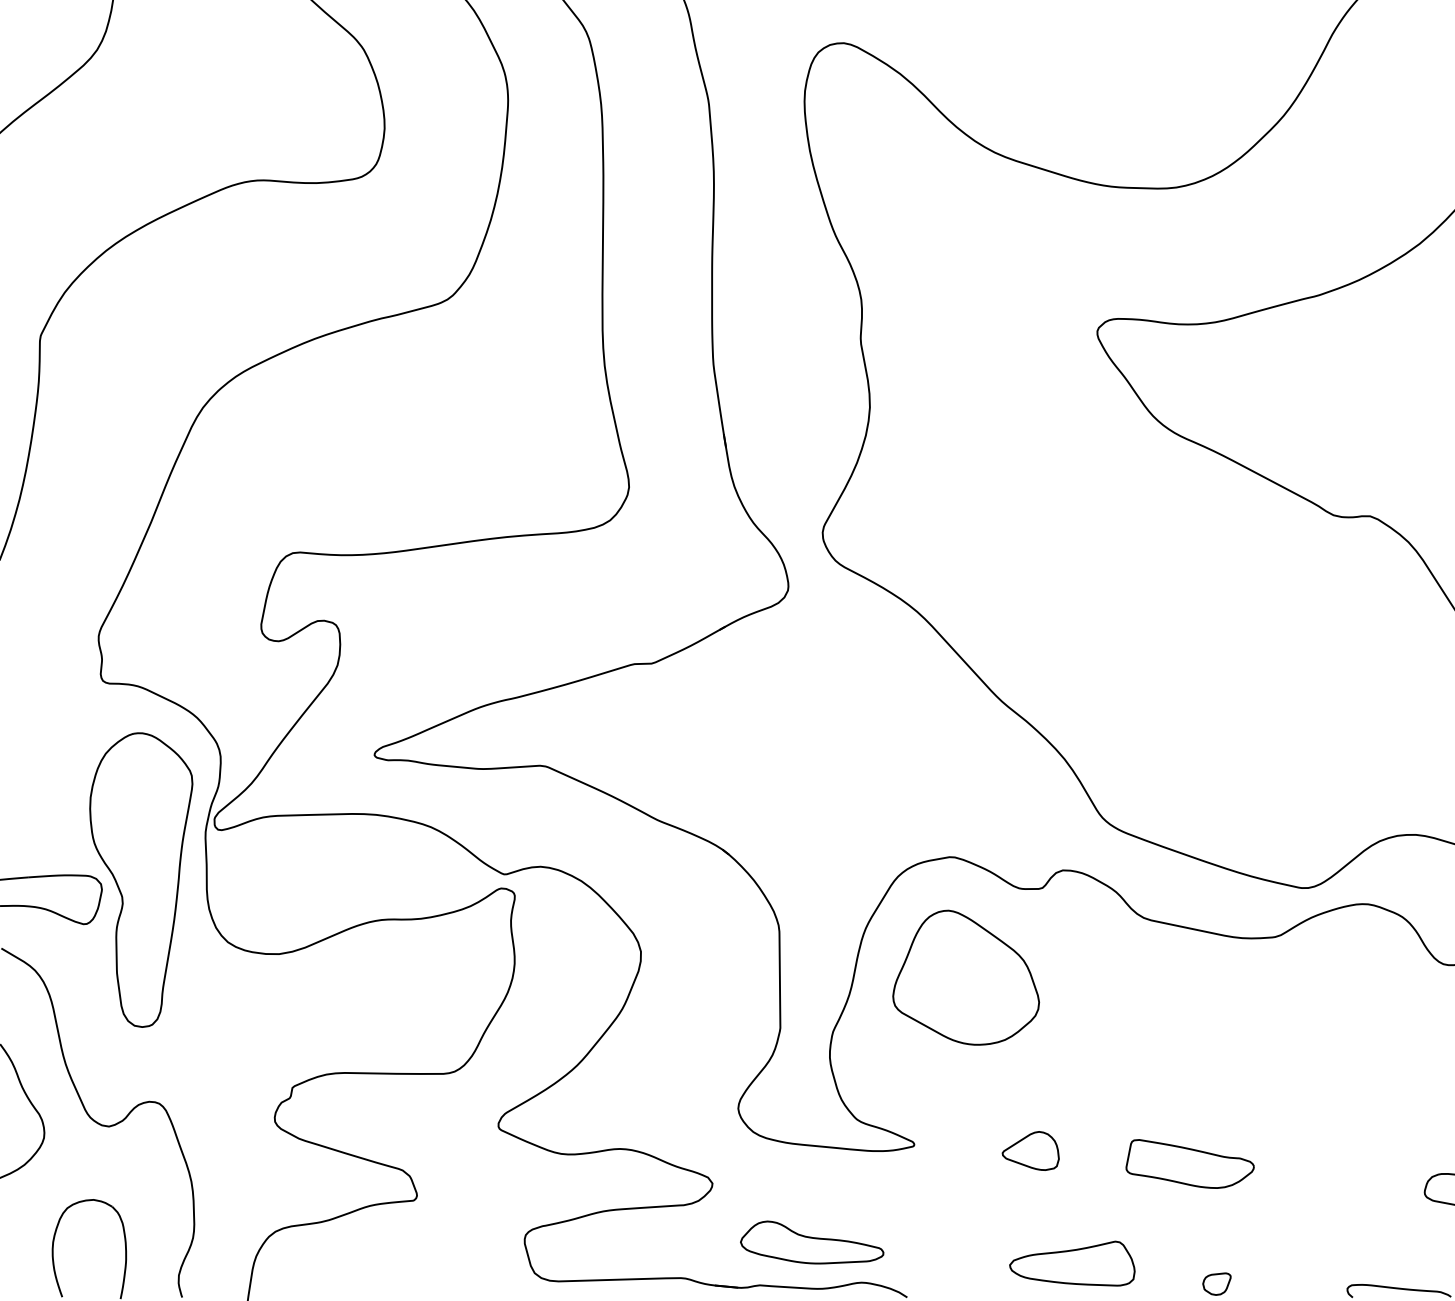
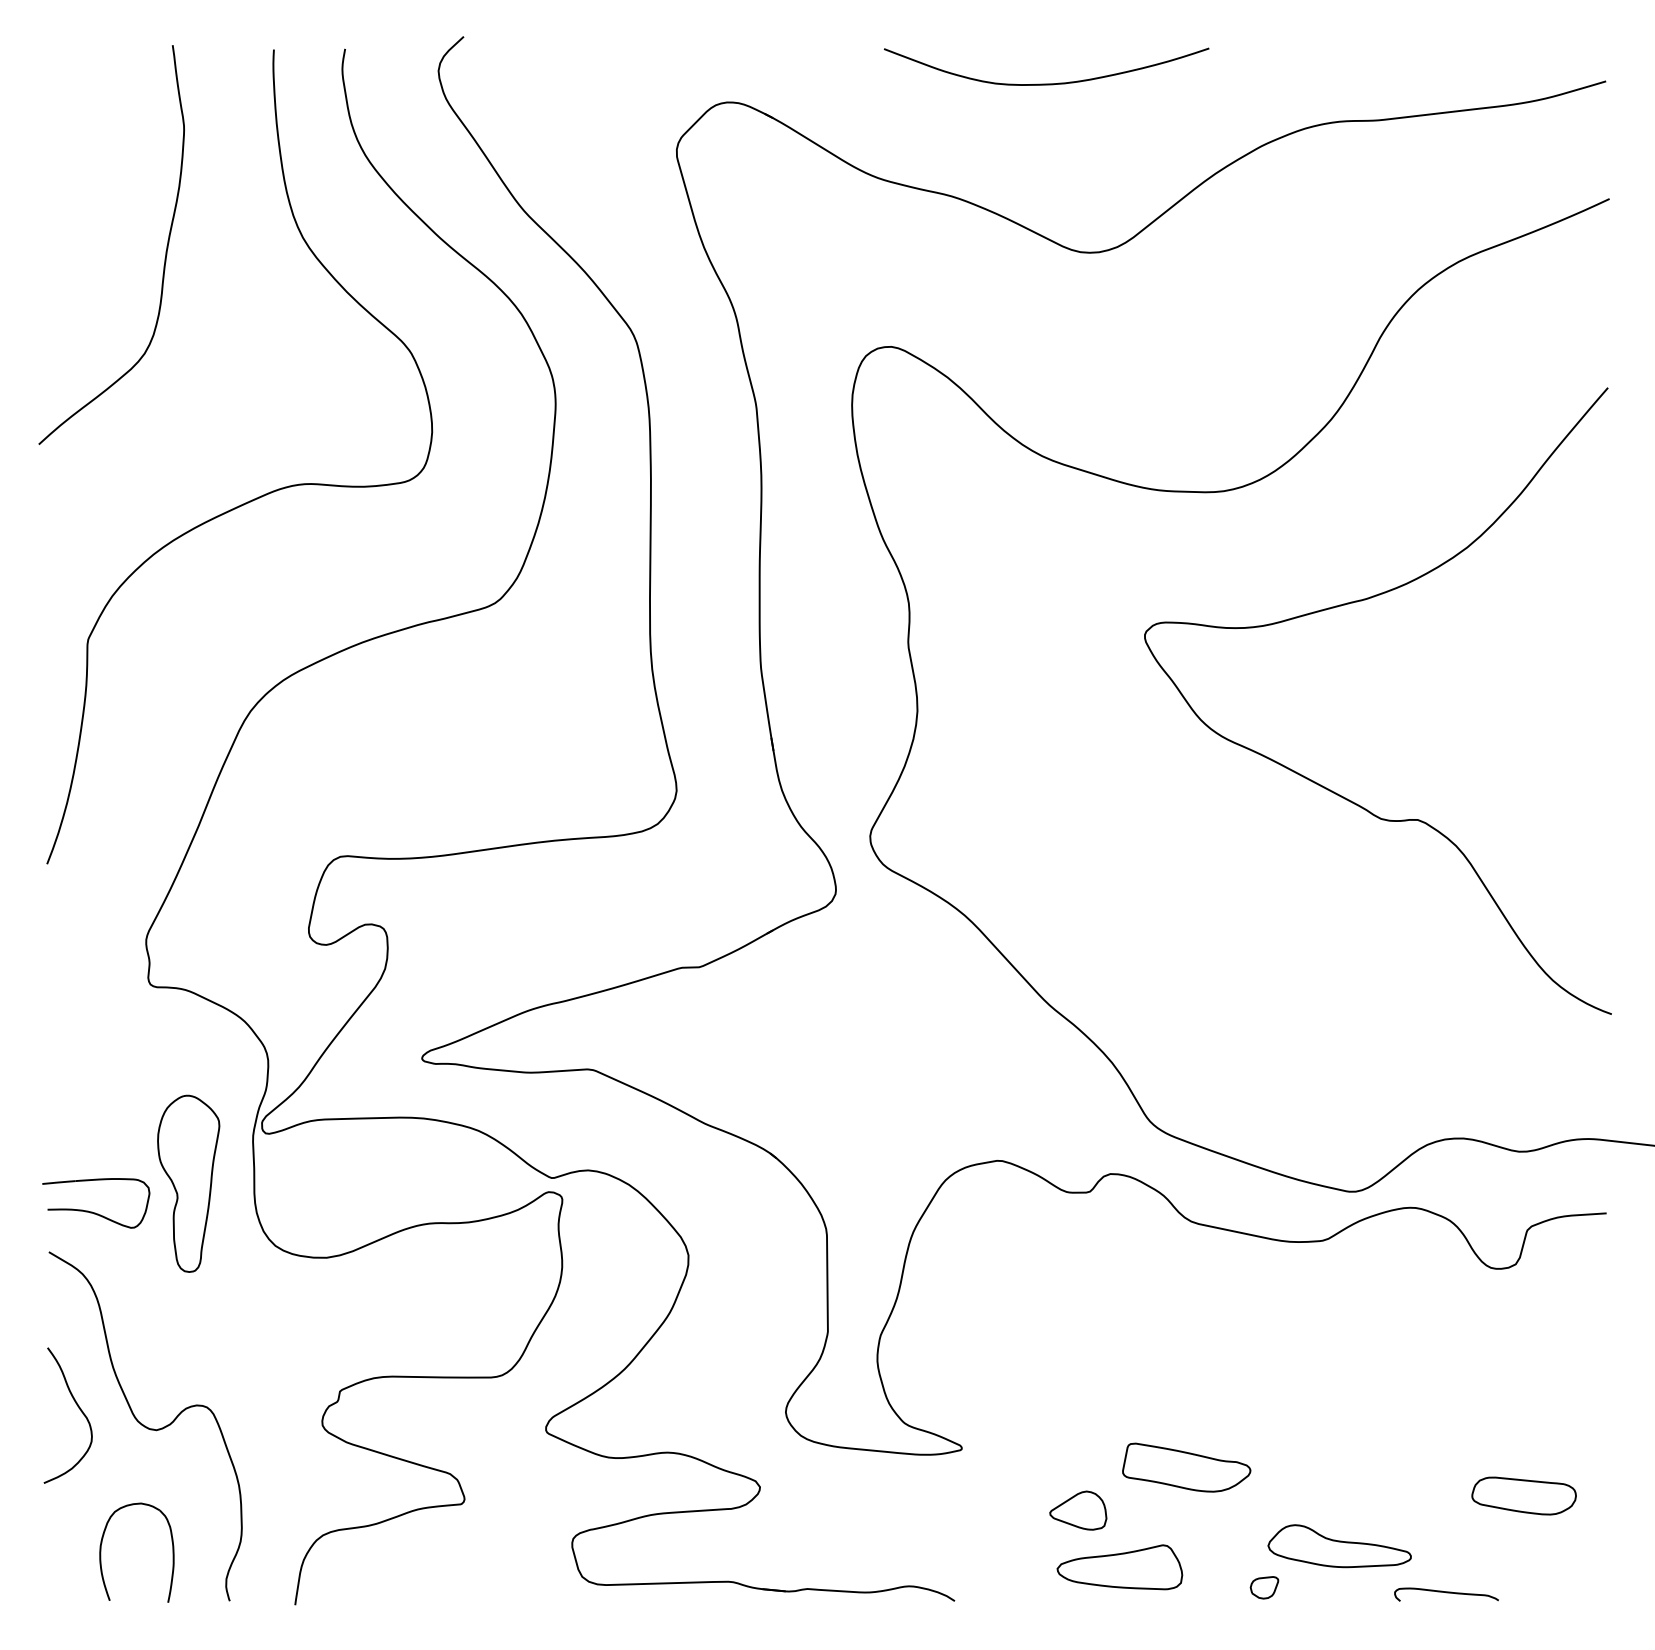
part: (140, 879) -> (188, 1183), size x0.6
part: (965, 977) -> (1013, 1281), removed
part: (1030, 1150) -> (1078, 1510), moved
part: (1189, 1163) -> (1186, 1467), moved
part: (811, 1242) -> (1339, 1546), moved

